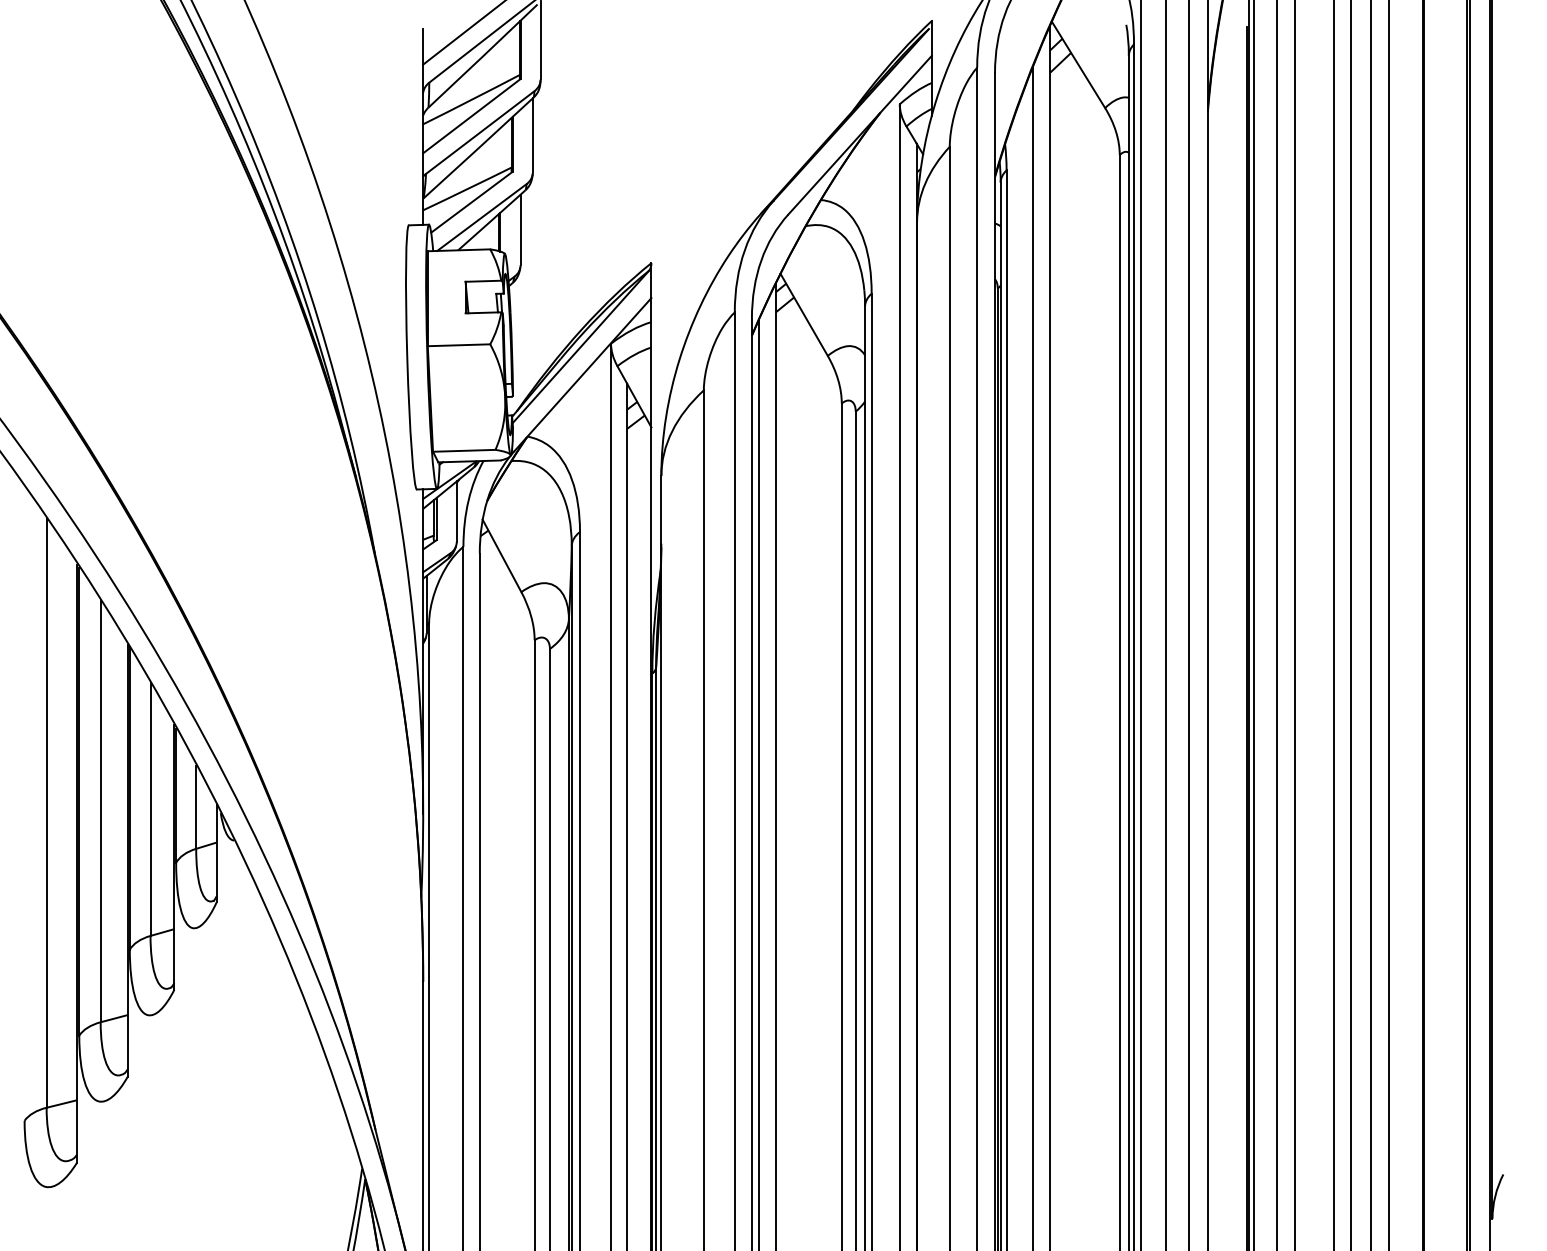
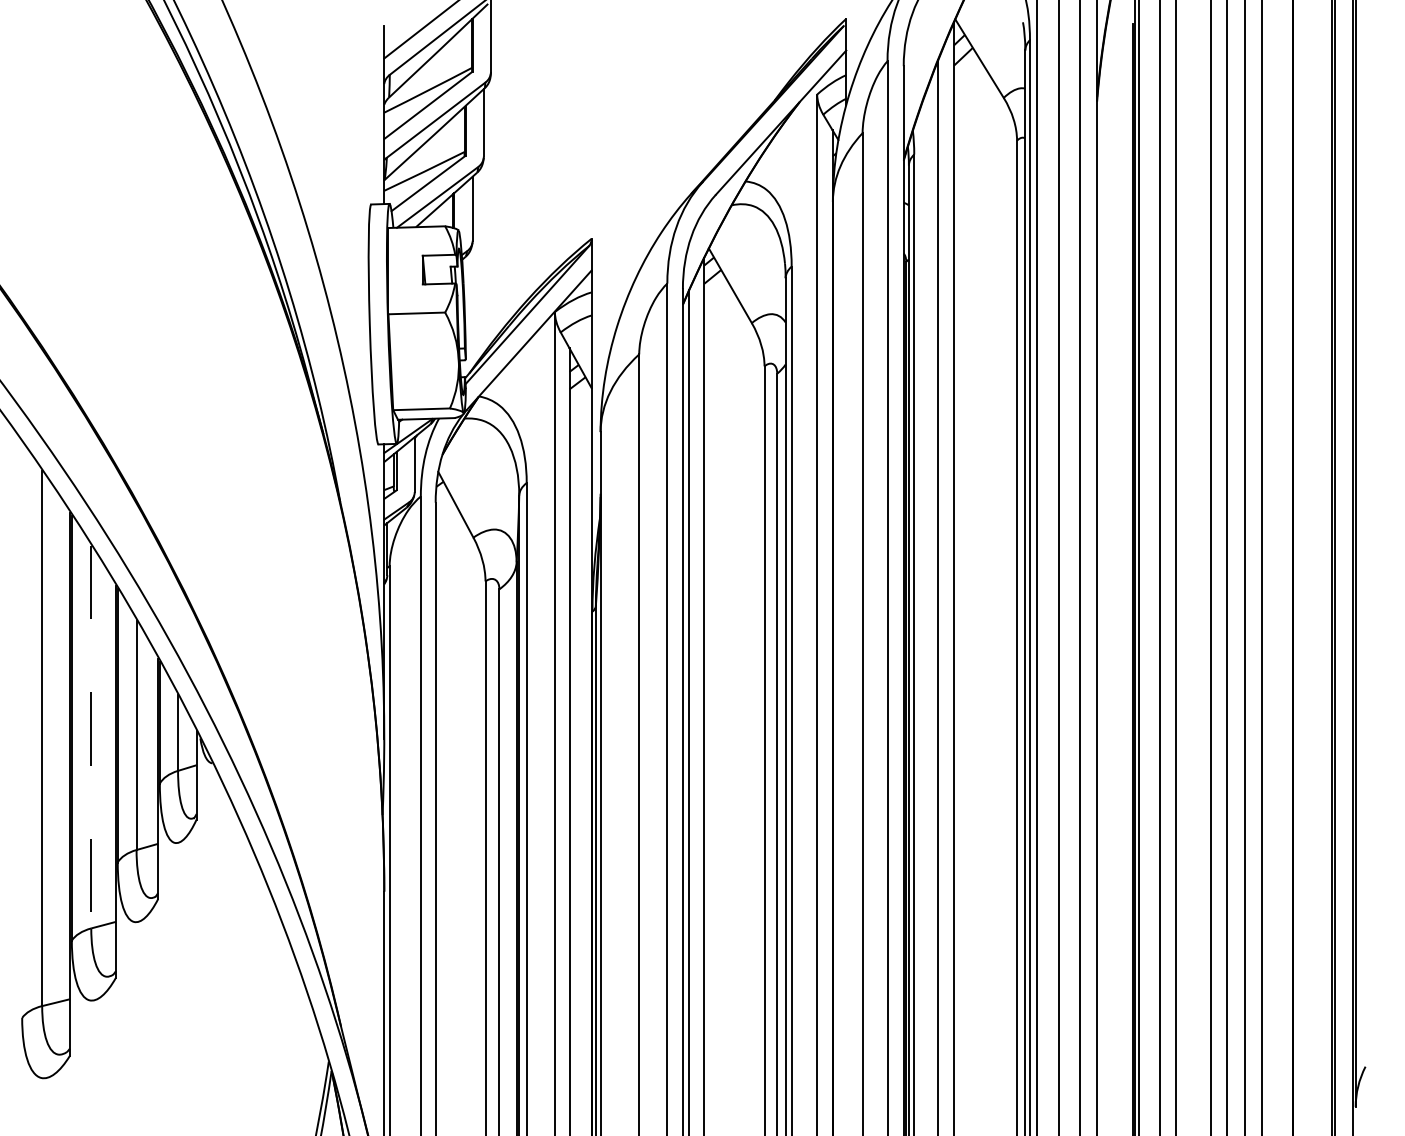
line: (100, 812) -> (91, 737), solid -> dashed

